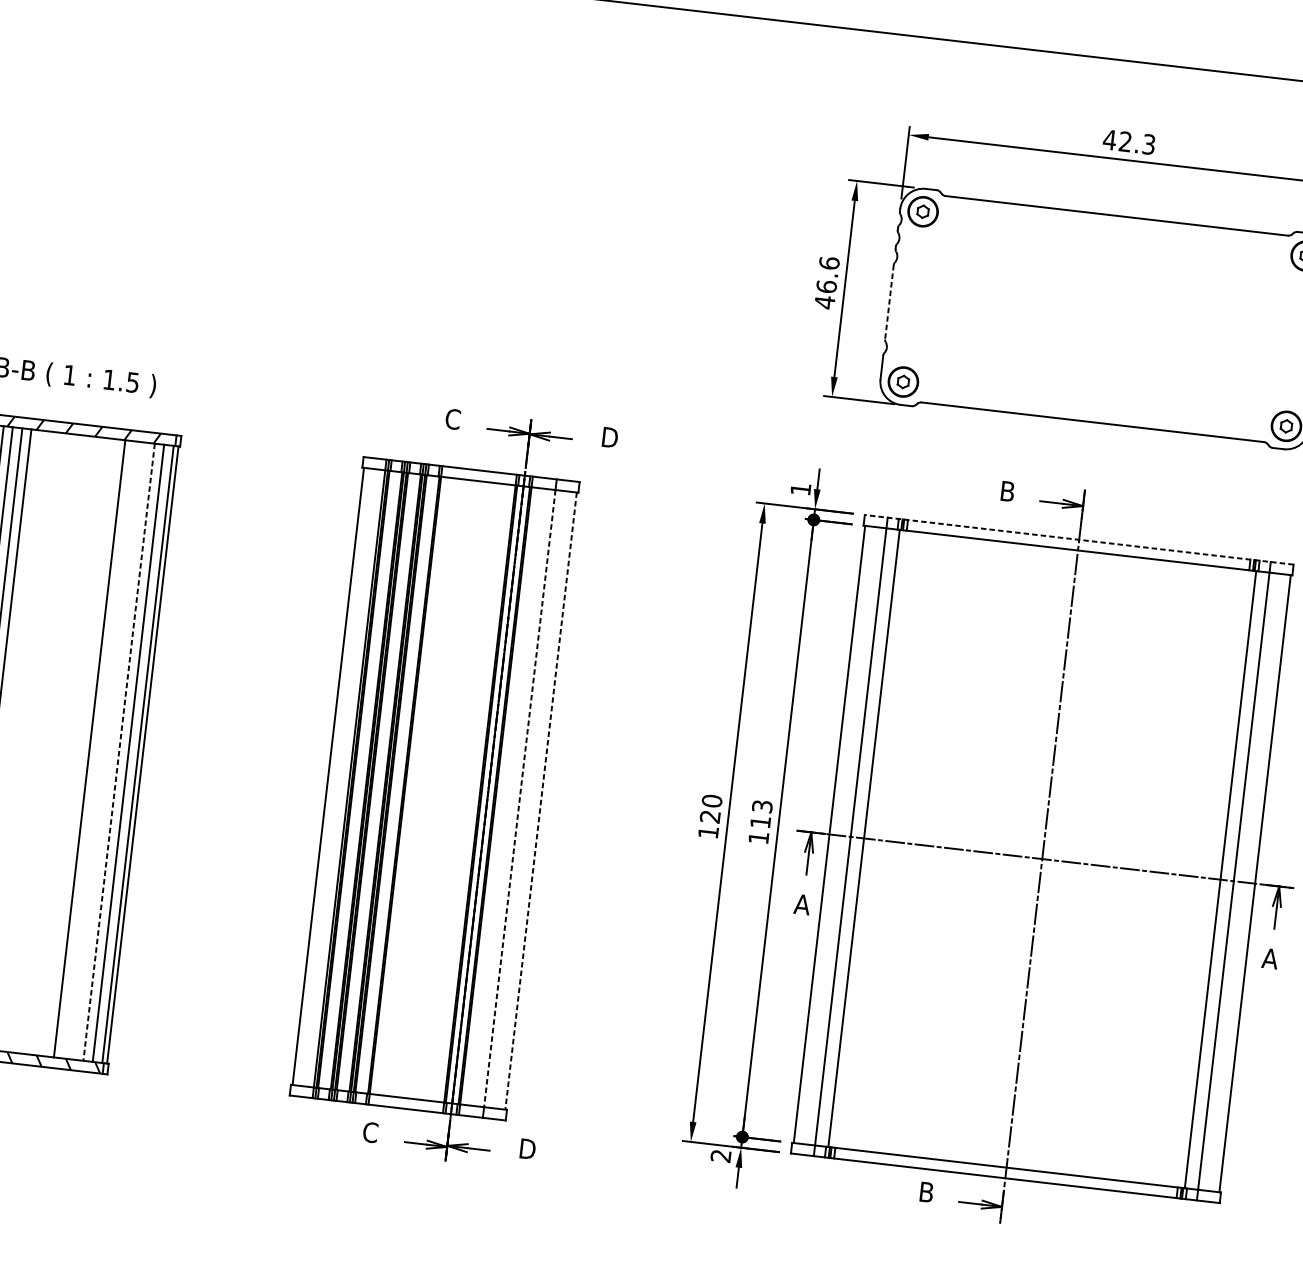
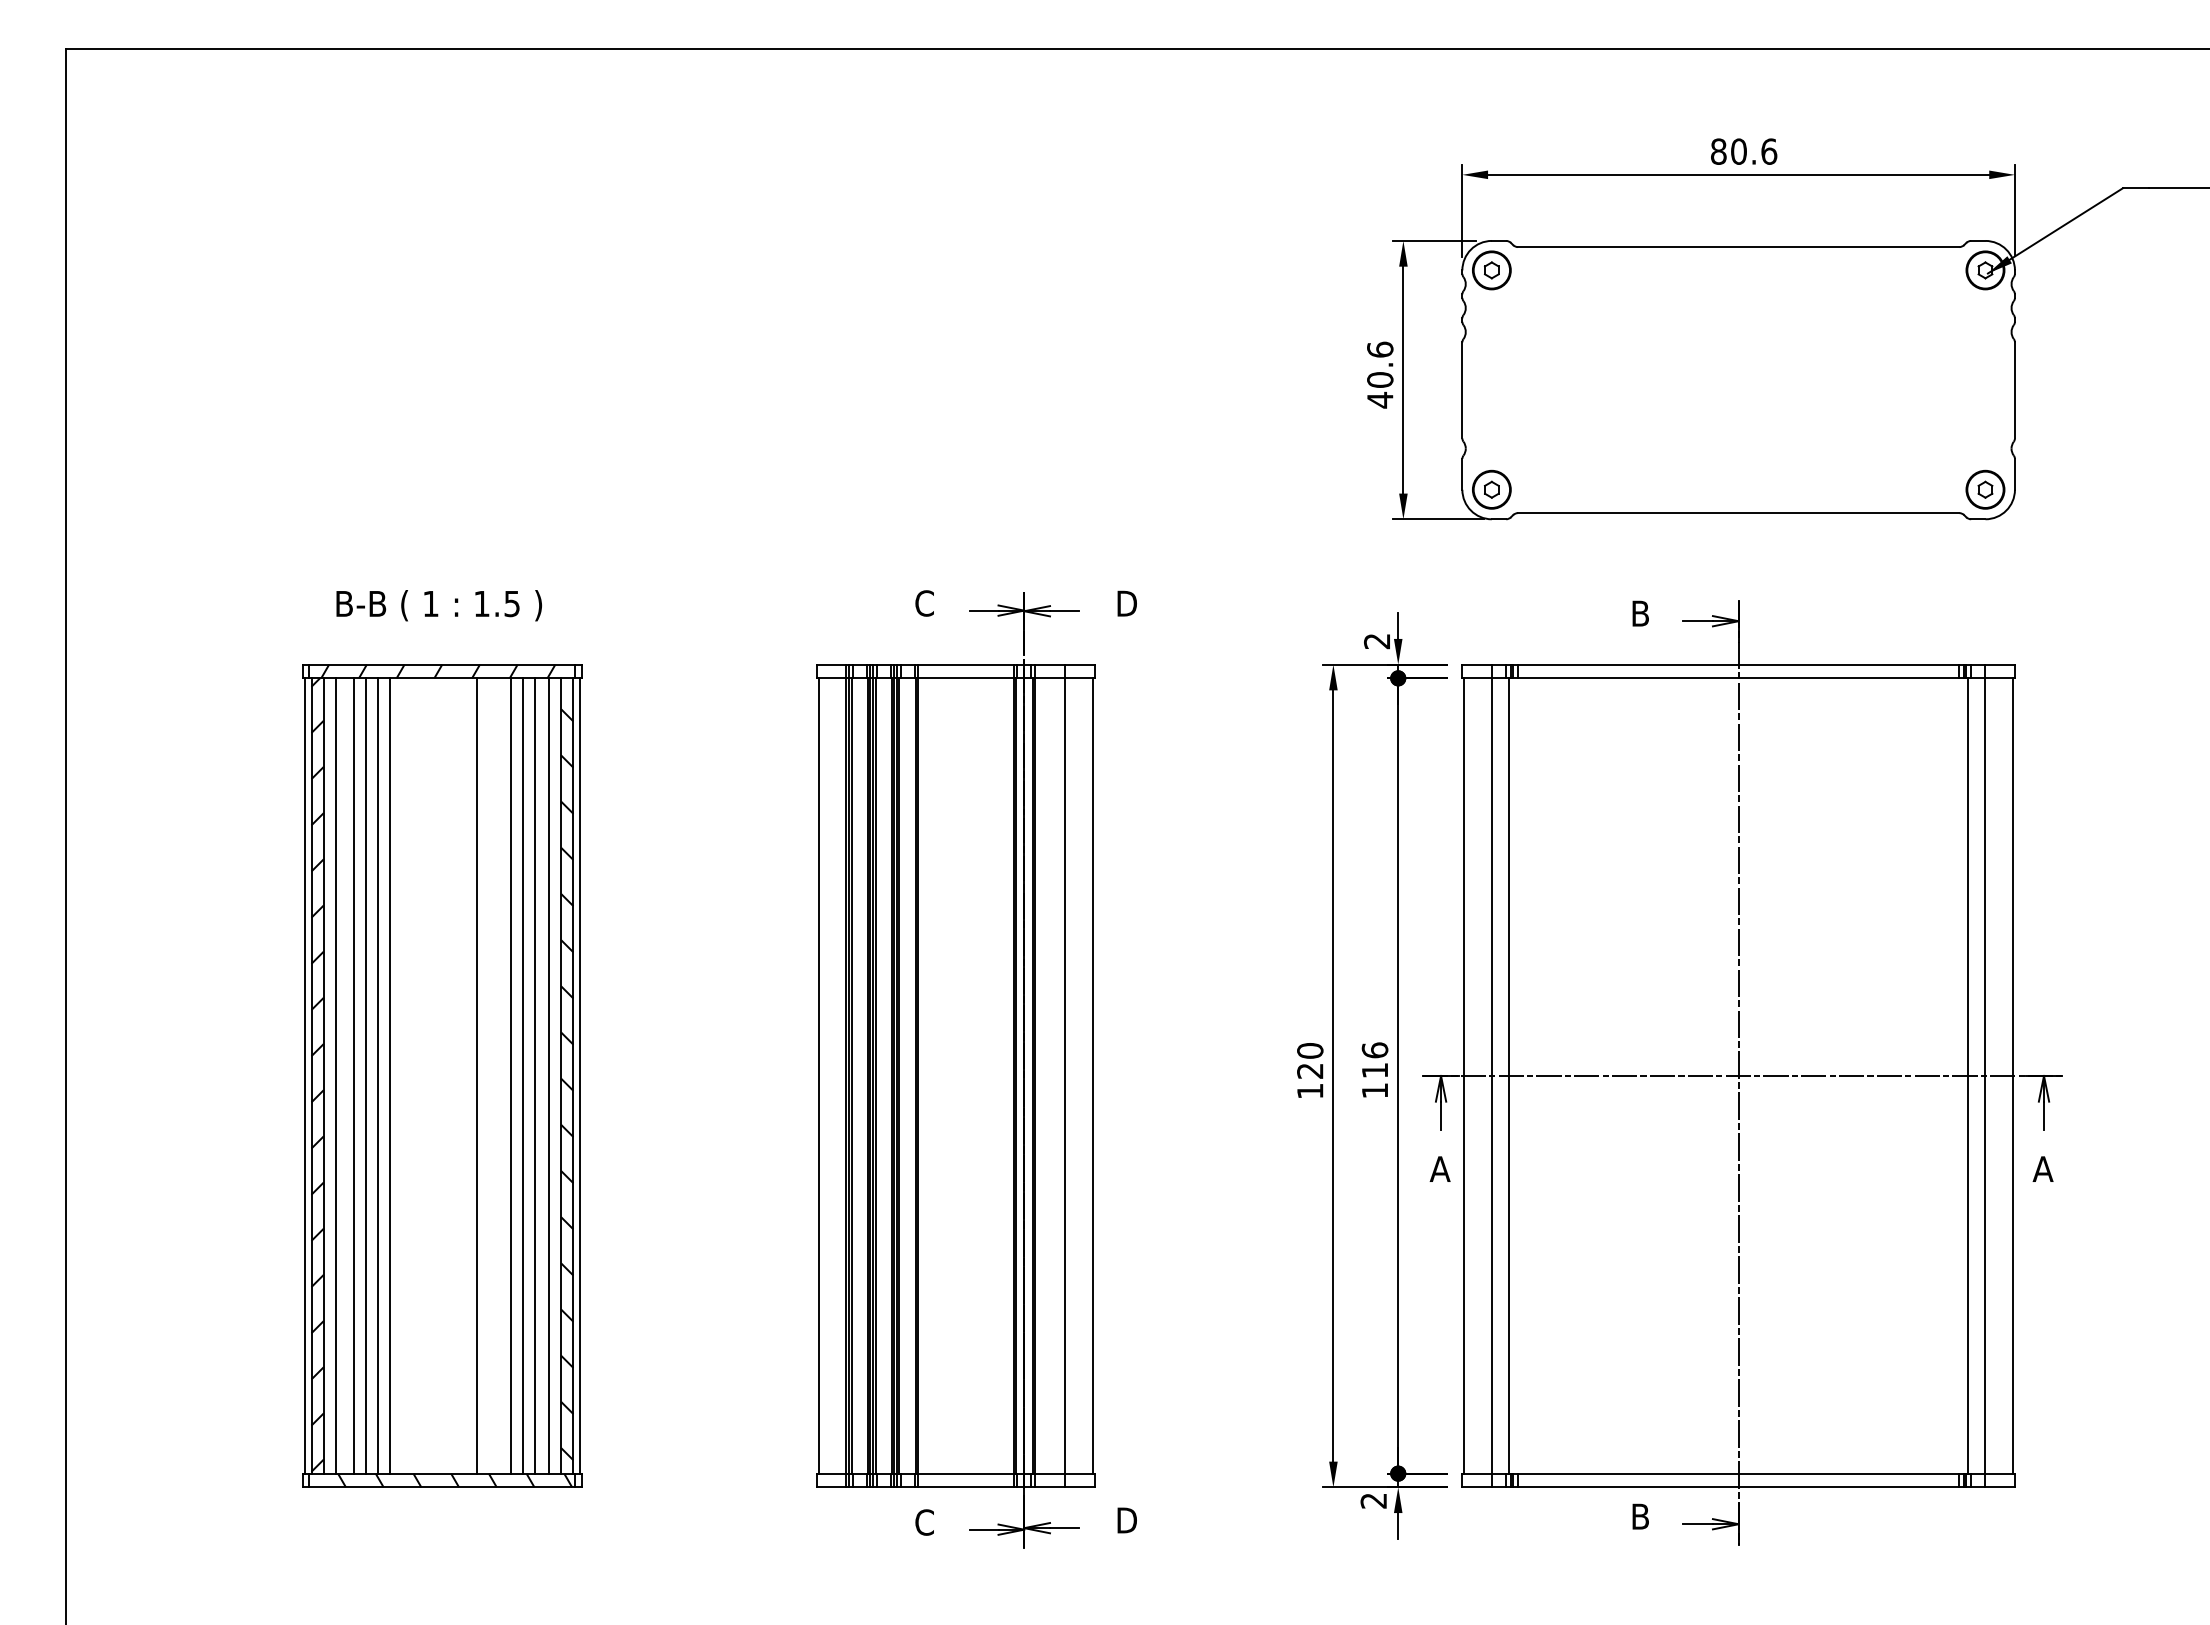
text: (1129, 142) -> (1743, 151), 42.3 -> 80.6
text: (826, 286) -> (1380, 379), 46.6 -> 40.6
line: (889, 302) -> (1462, 390), dashed -> solid
text: (800, 489) -> (1376, 641), 1 -> 2
line: (1079, 539) -> (1738, 664), dashed -> solid
line: (62, 745) -> (476, 1075), added
line: (99, 749) -> (523, 1075), added
line: (108, 750) -> (535, 1075), added
line: (119, 751) -> (549, 1075), dashed -> solid
hatch: (132, 760) -> (567, 1084), added
line: (519, 798) -> (1065, 1075), dashed -> solid
line: (540, 800) -> (1092, 1075), dashed -> solid
text: (761, 806) -> (1374, 1050), 113 -> 116

